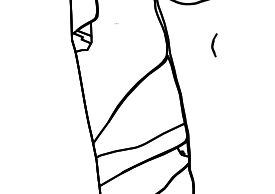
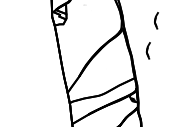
part: (203, 86) -> (148, 51), added

